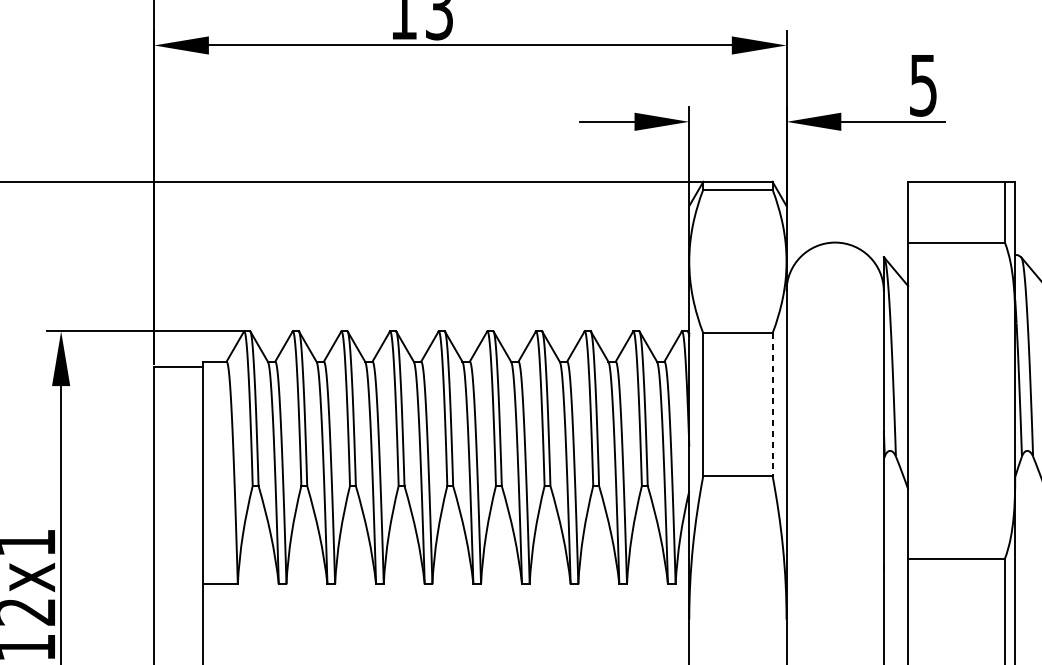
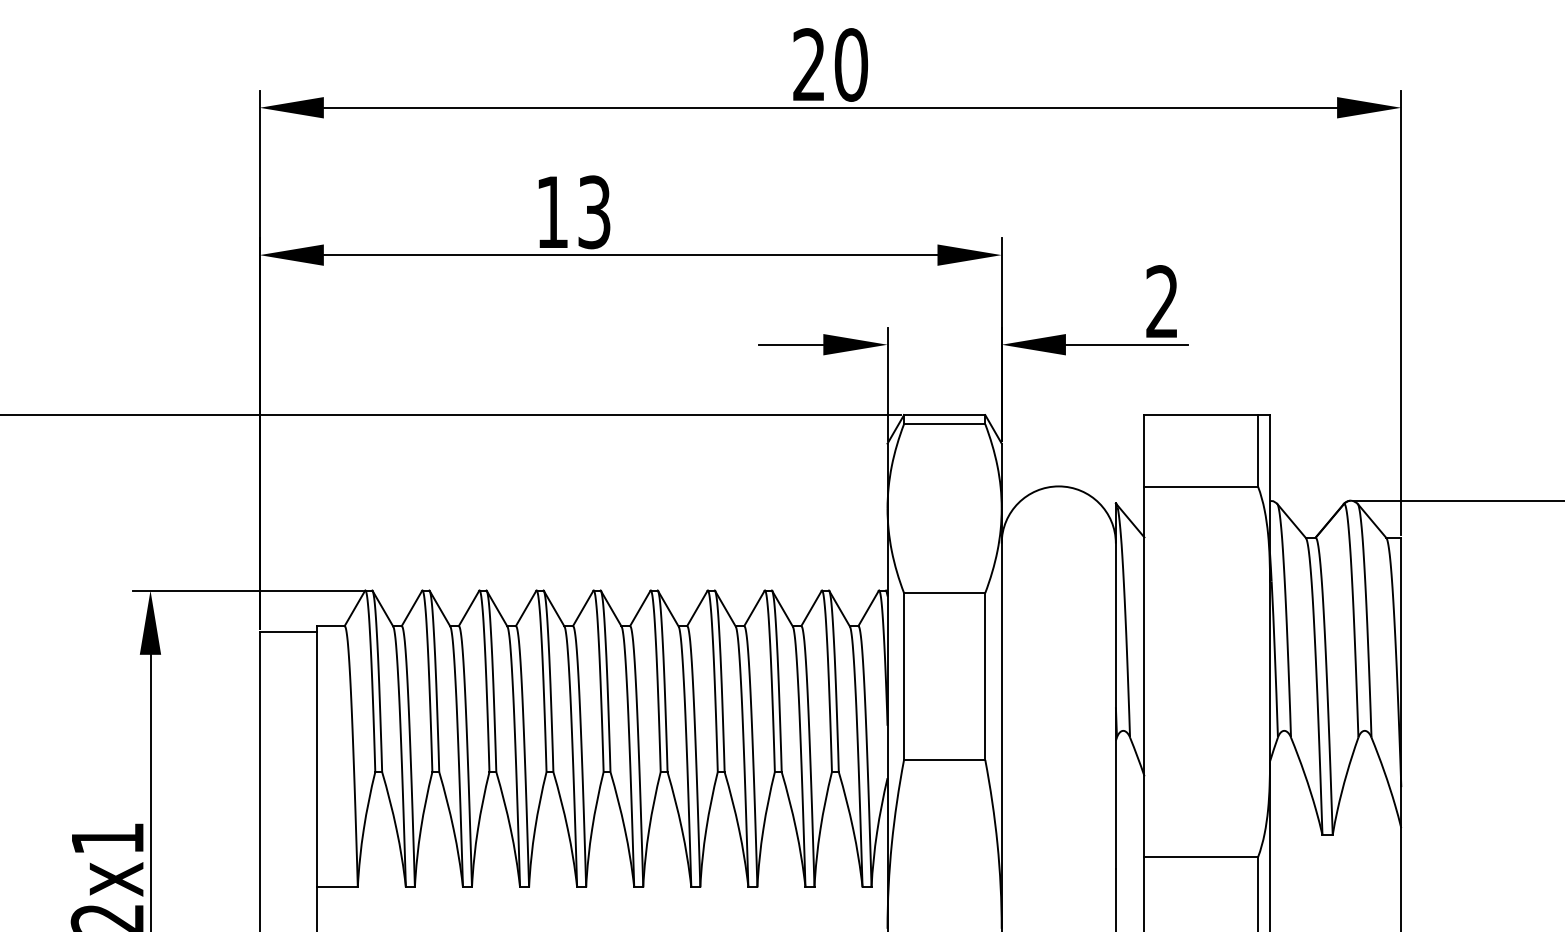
text: (922, 84) -> (1161, 301), 5 -> 2
line: (772, 405) -> (985, 677), dashed -> solid

